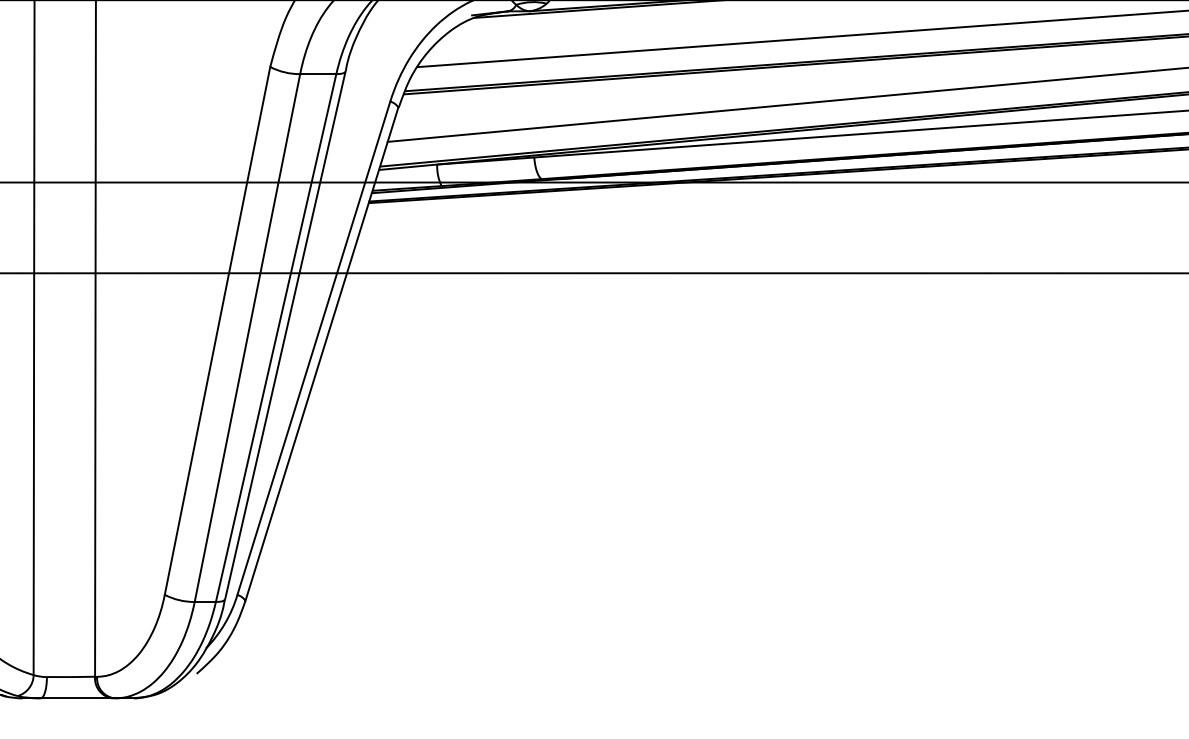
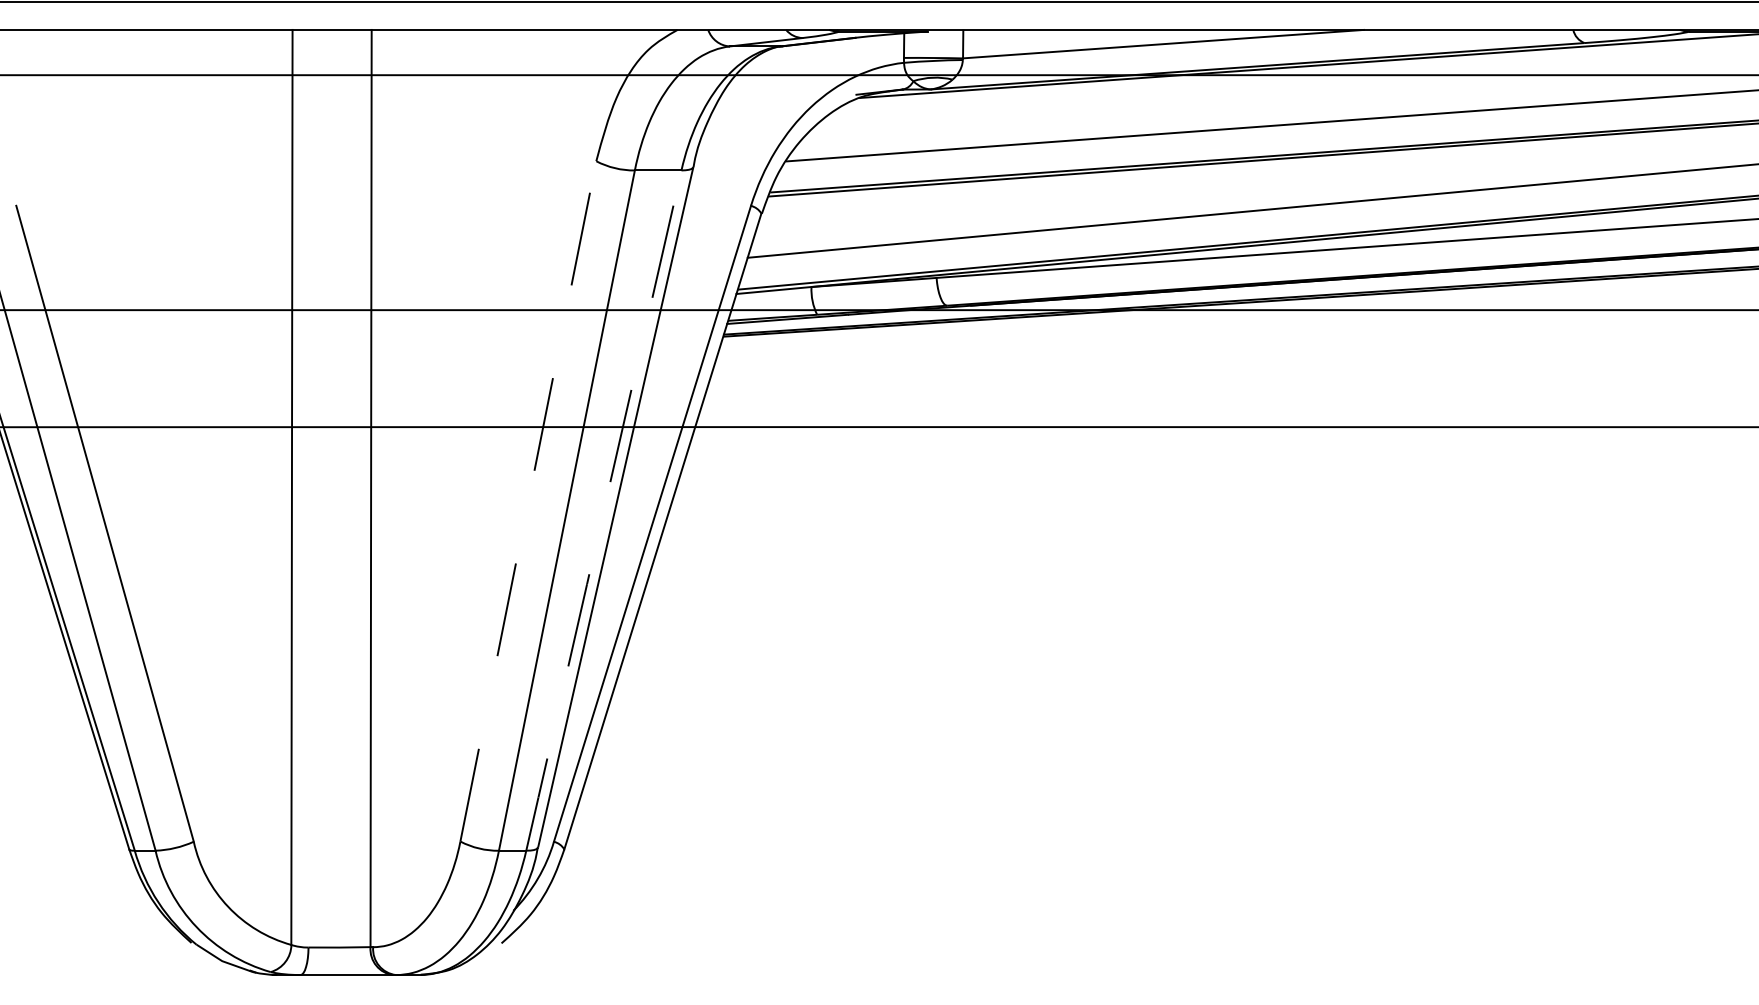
line: (217, 330) -> (528, 501), solid -> dashed
line: (275, 338) -> (603, 511), solid -> dashed

